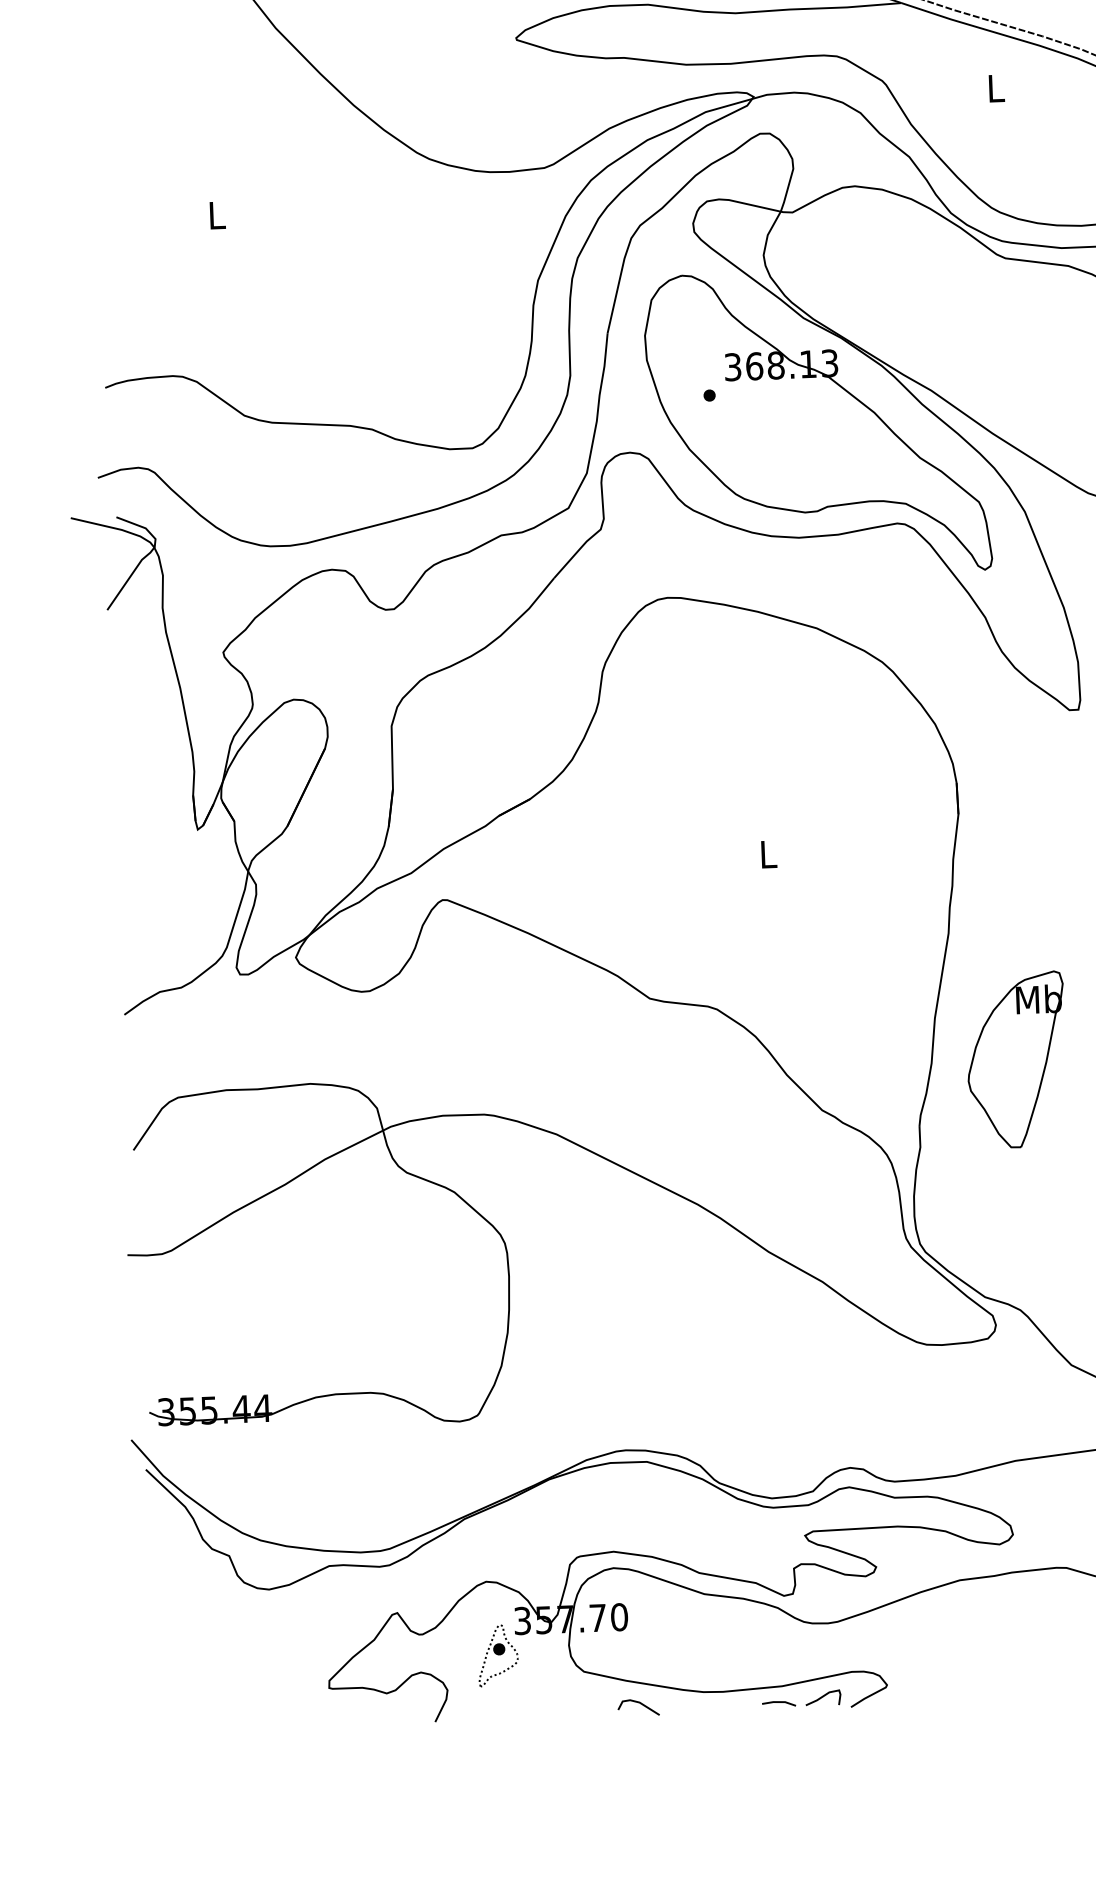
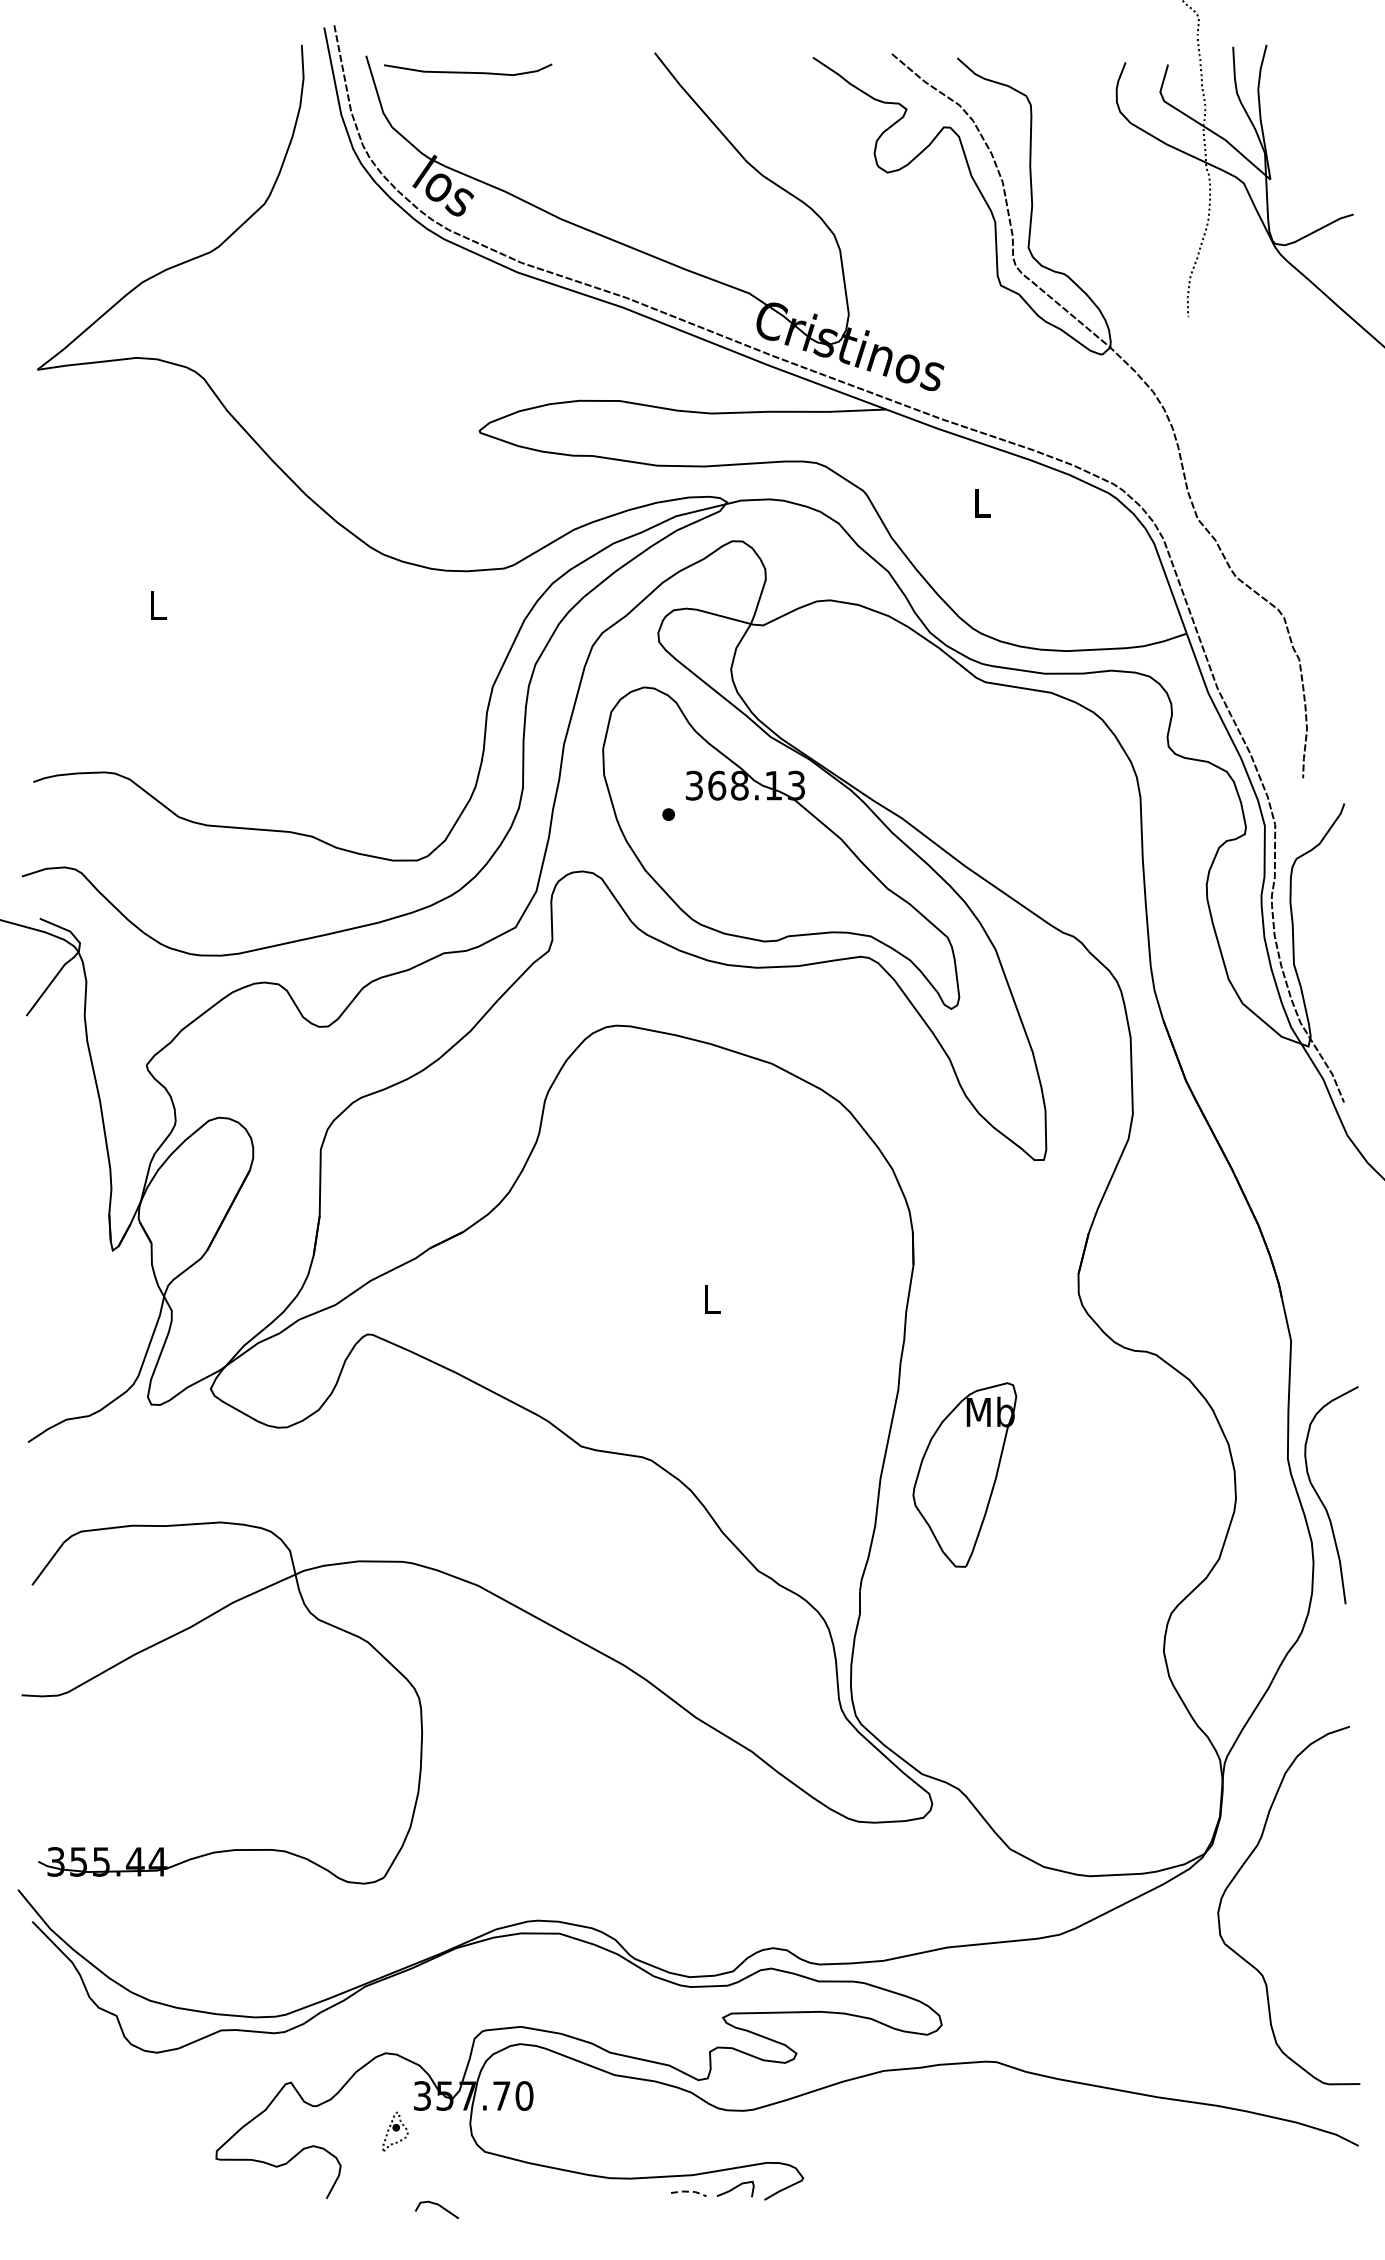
part: (1016, 1059) -> (964, 1474), moved
part: (498, 1655) -> (395, 2131), size x0.6
line: (779, 1701) -> (689, 2191), solid -> dashed
line: (638, 1703) -> (437, 2205), moved

